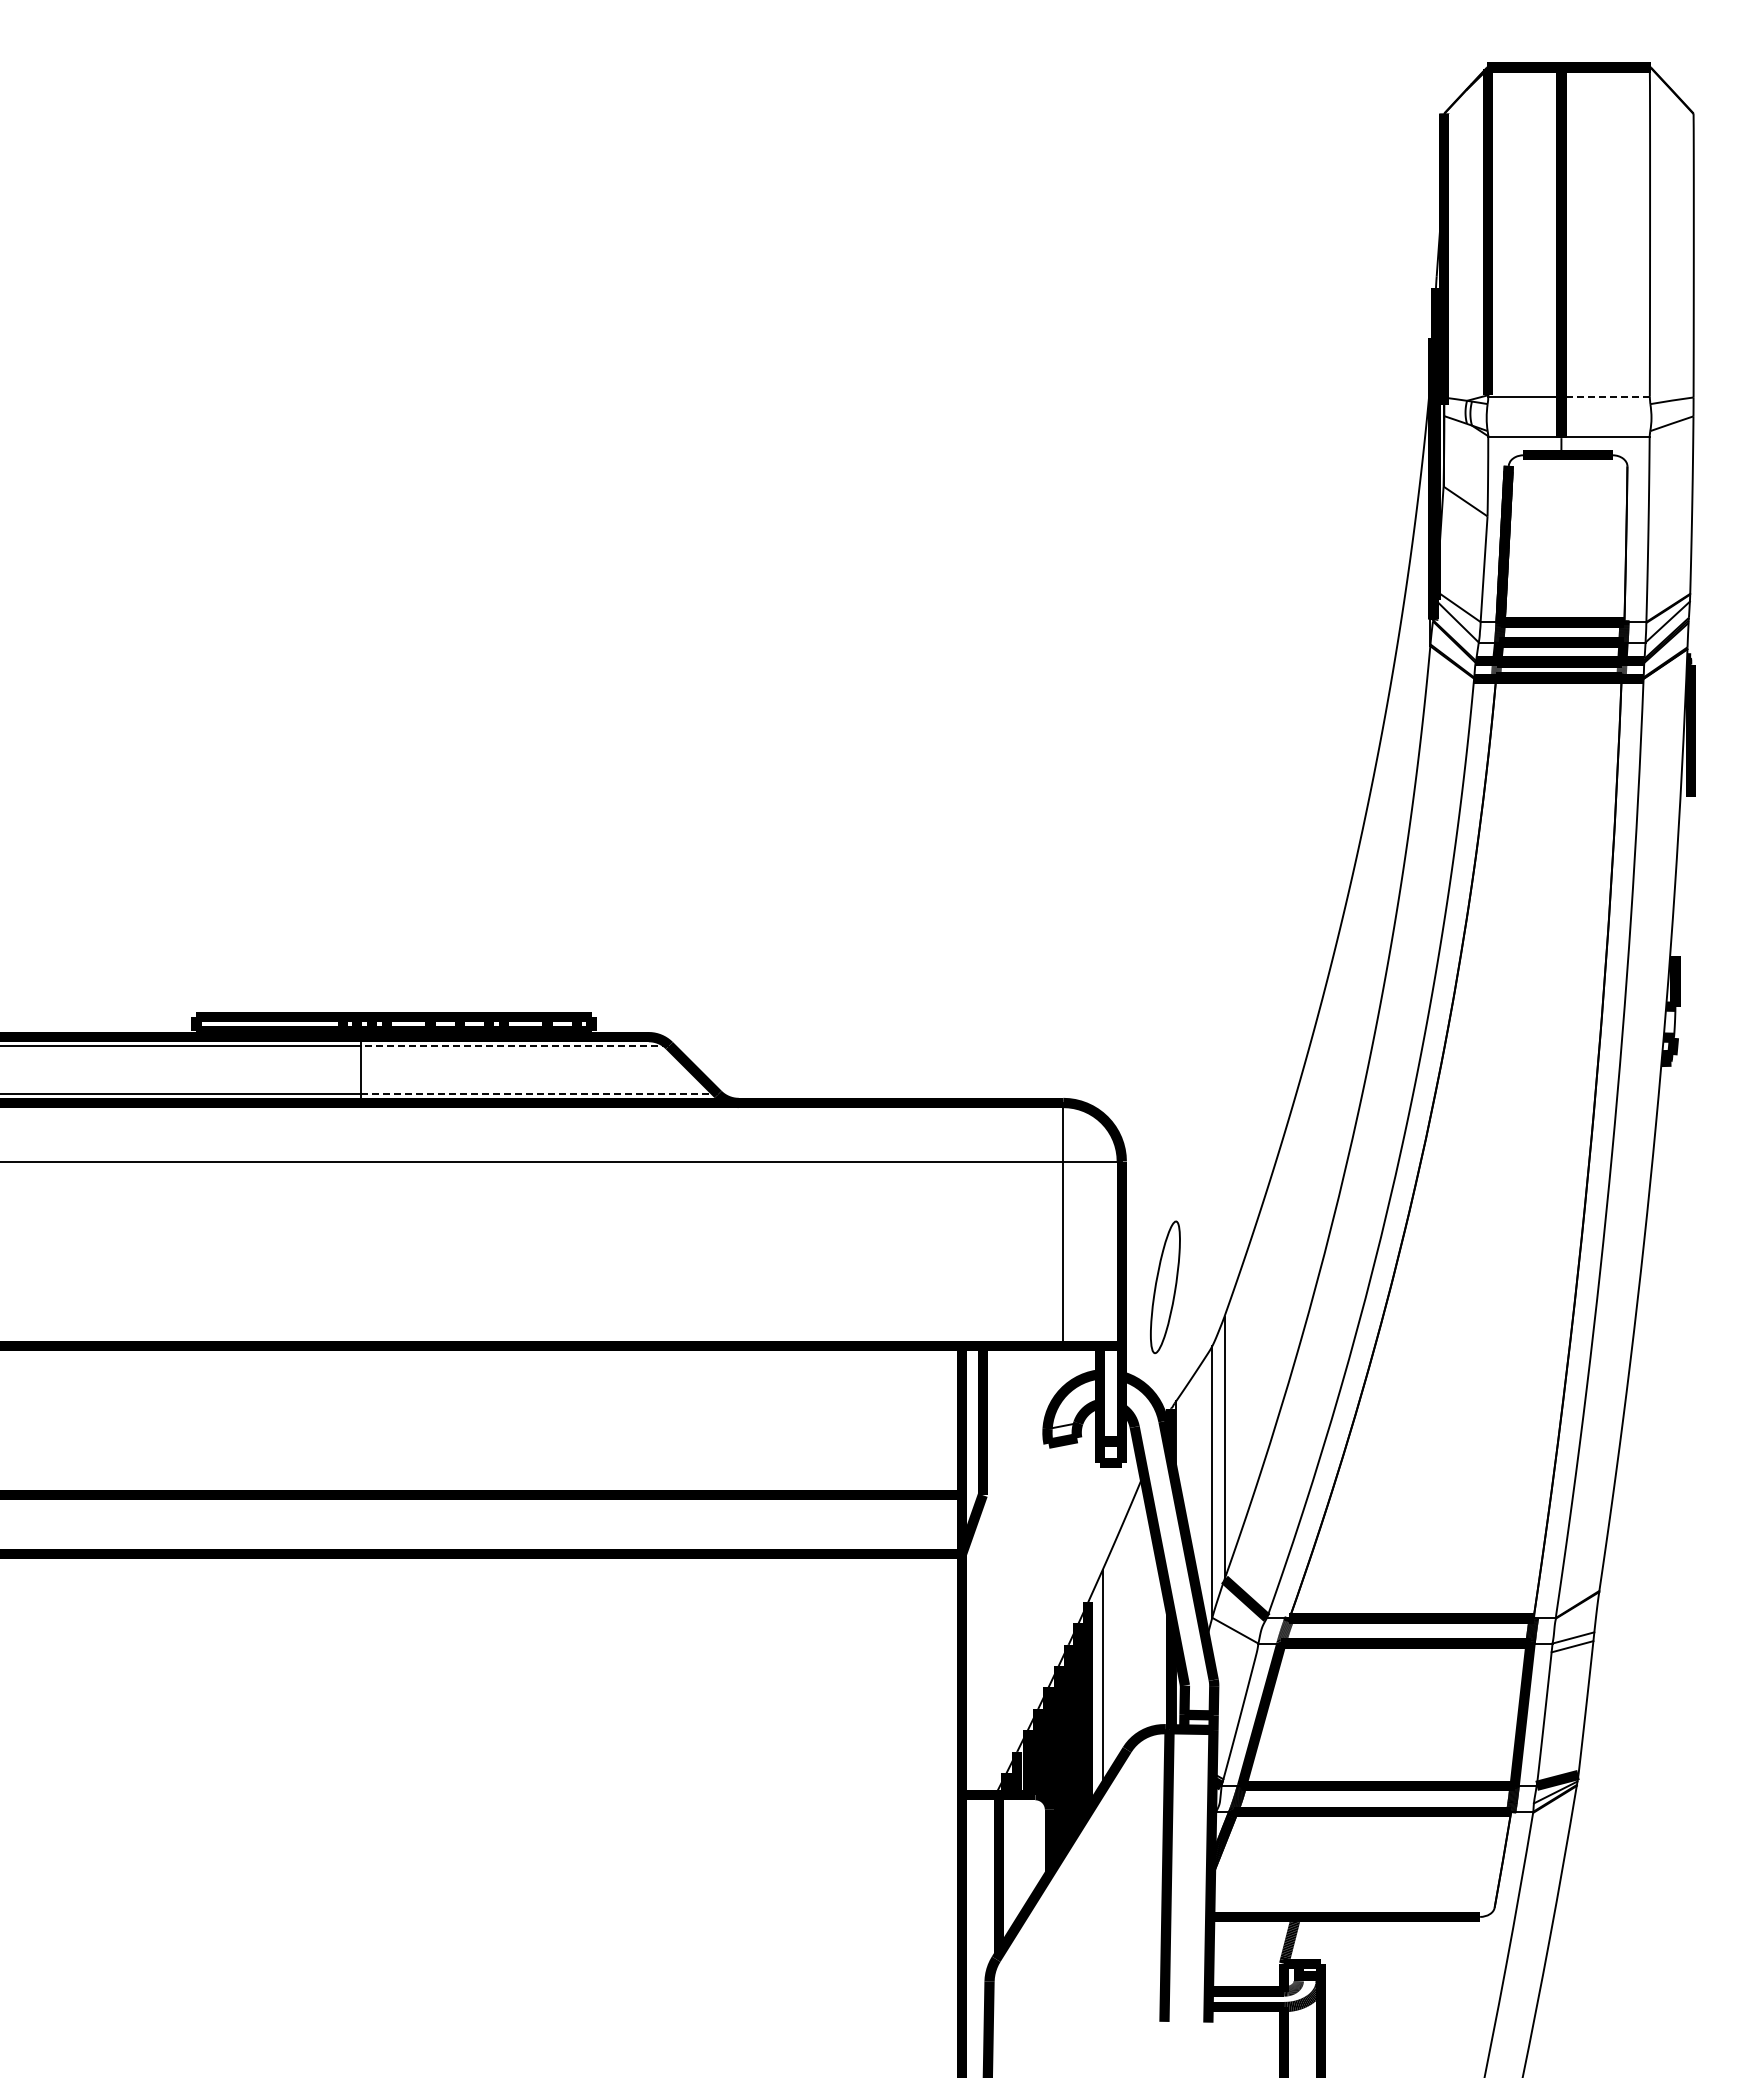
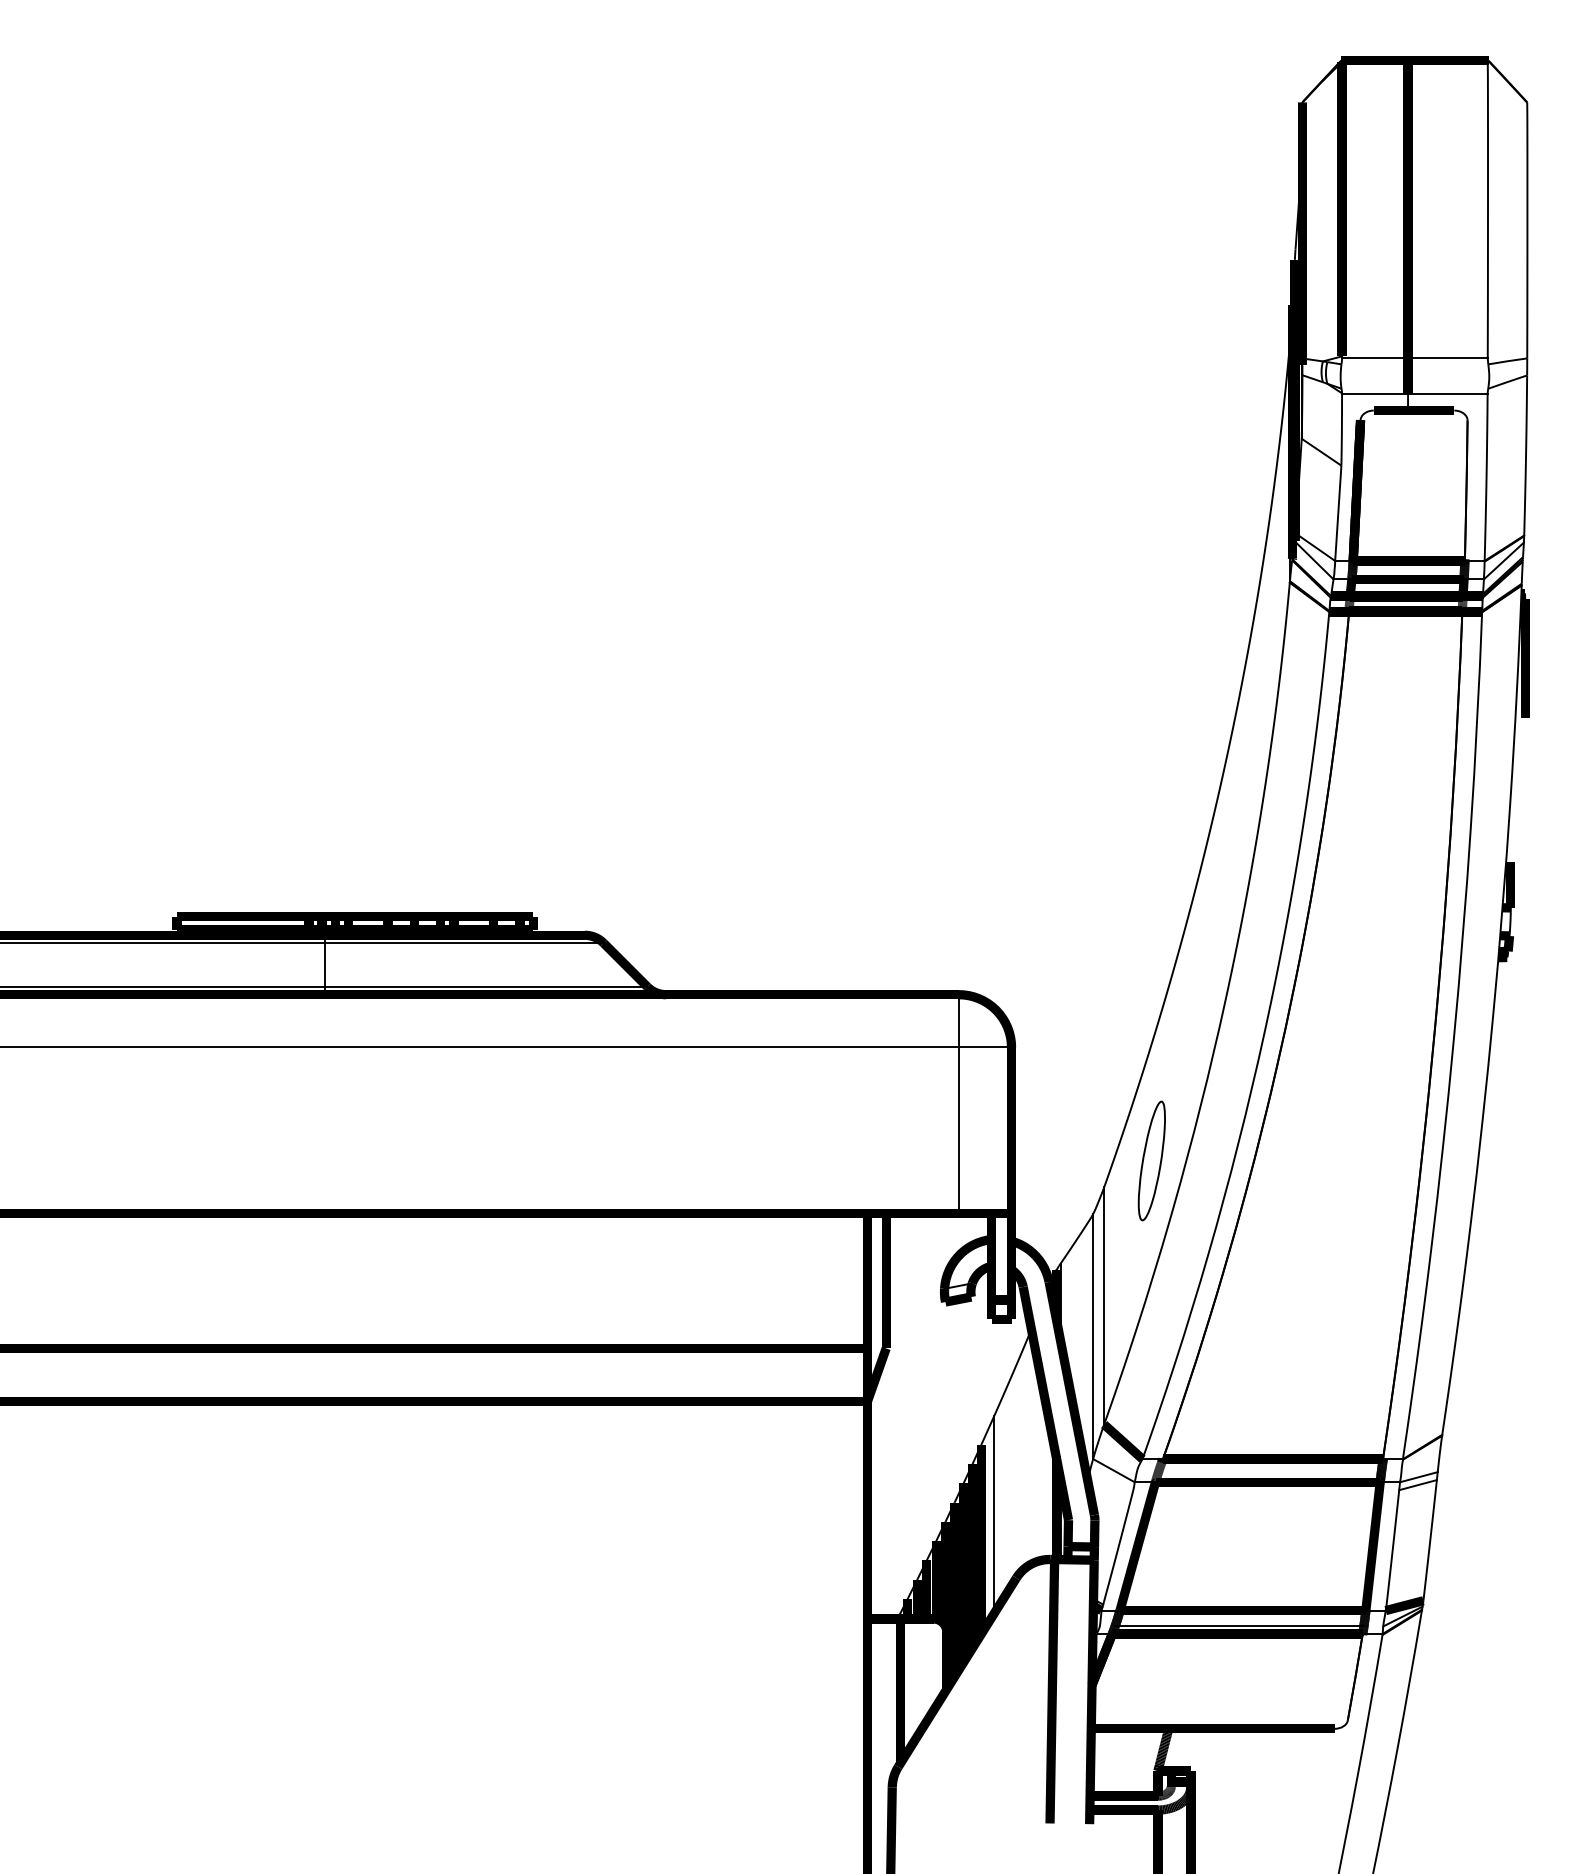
line: (1605, 396) -> (1447, 357), dashed -> solid
line: (514, 1045) -> (463, 942), dashed -> solid
line: (539, 1094) -> (486, 987), dashed -> solid
part: (1165, 1286) -> (1151, 1160), moved
line: (1374, 1803) -> (1239, 1626), added

